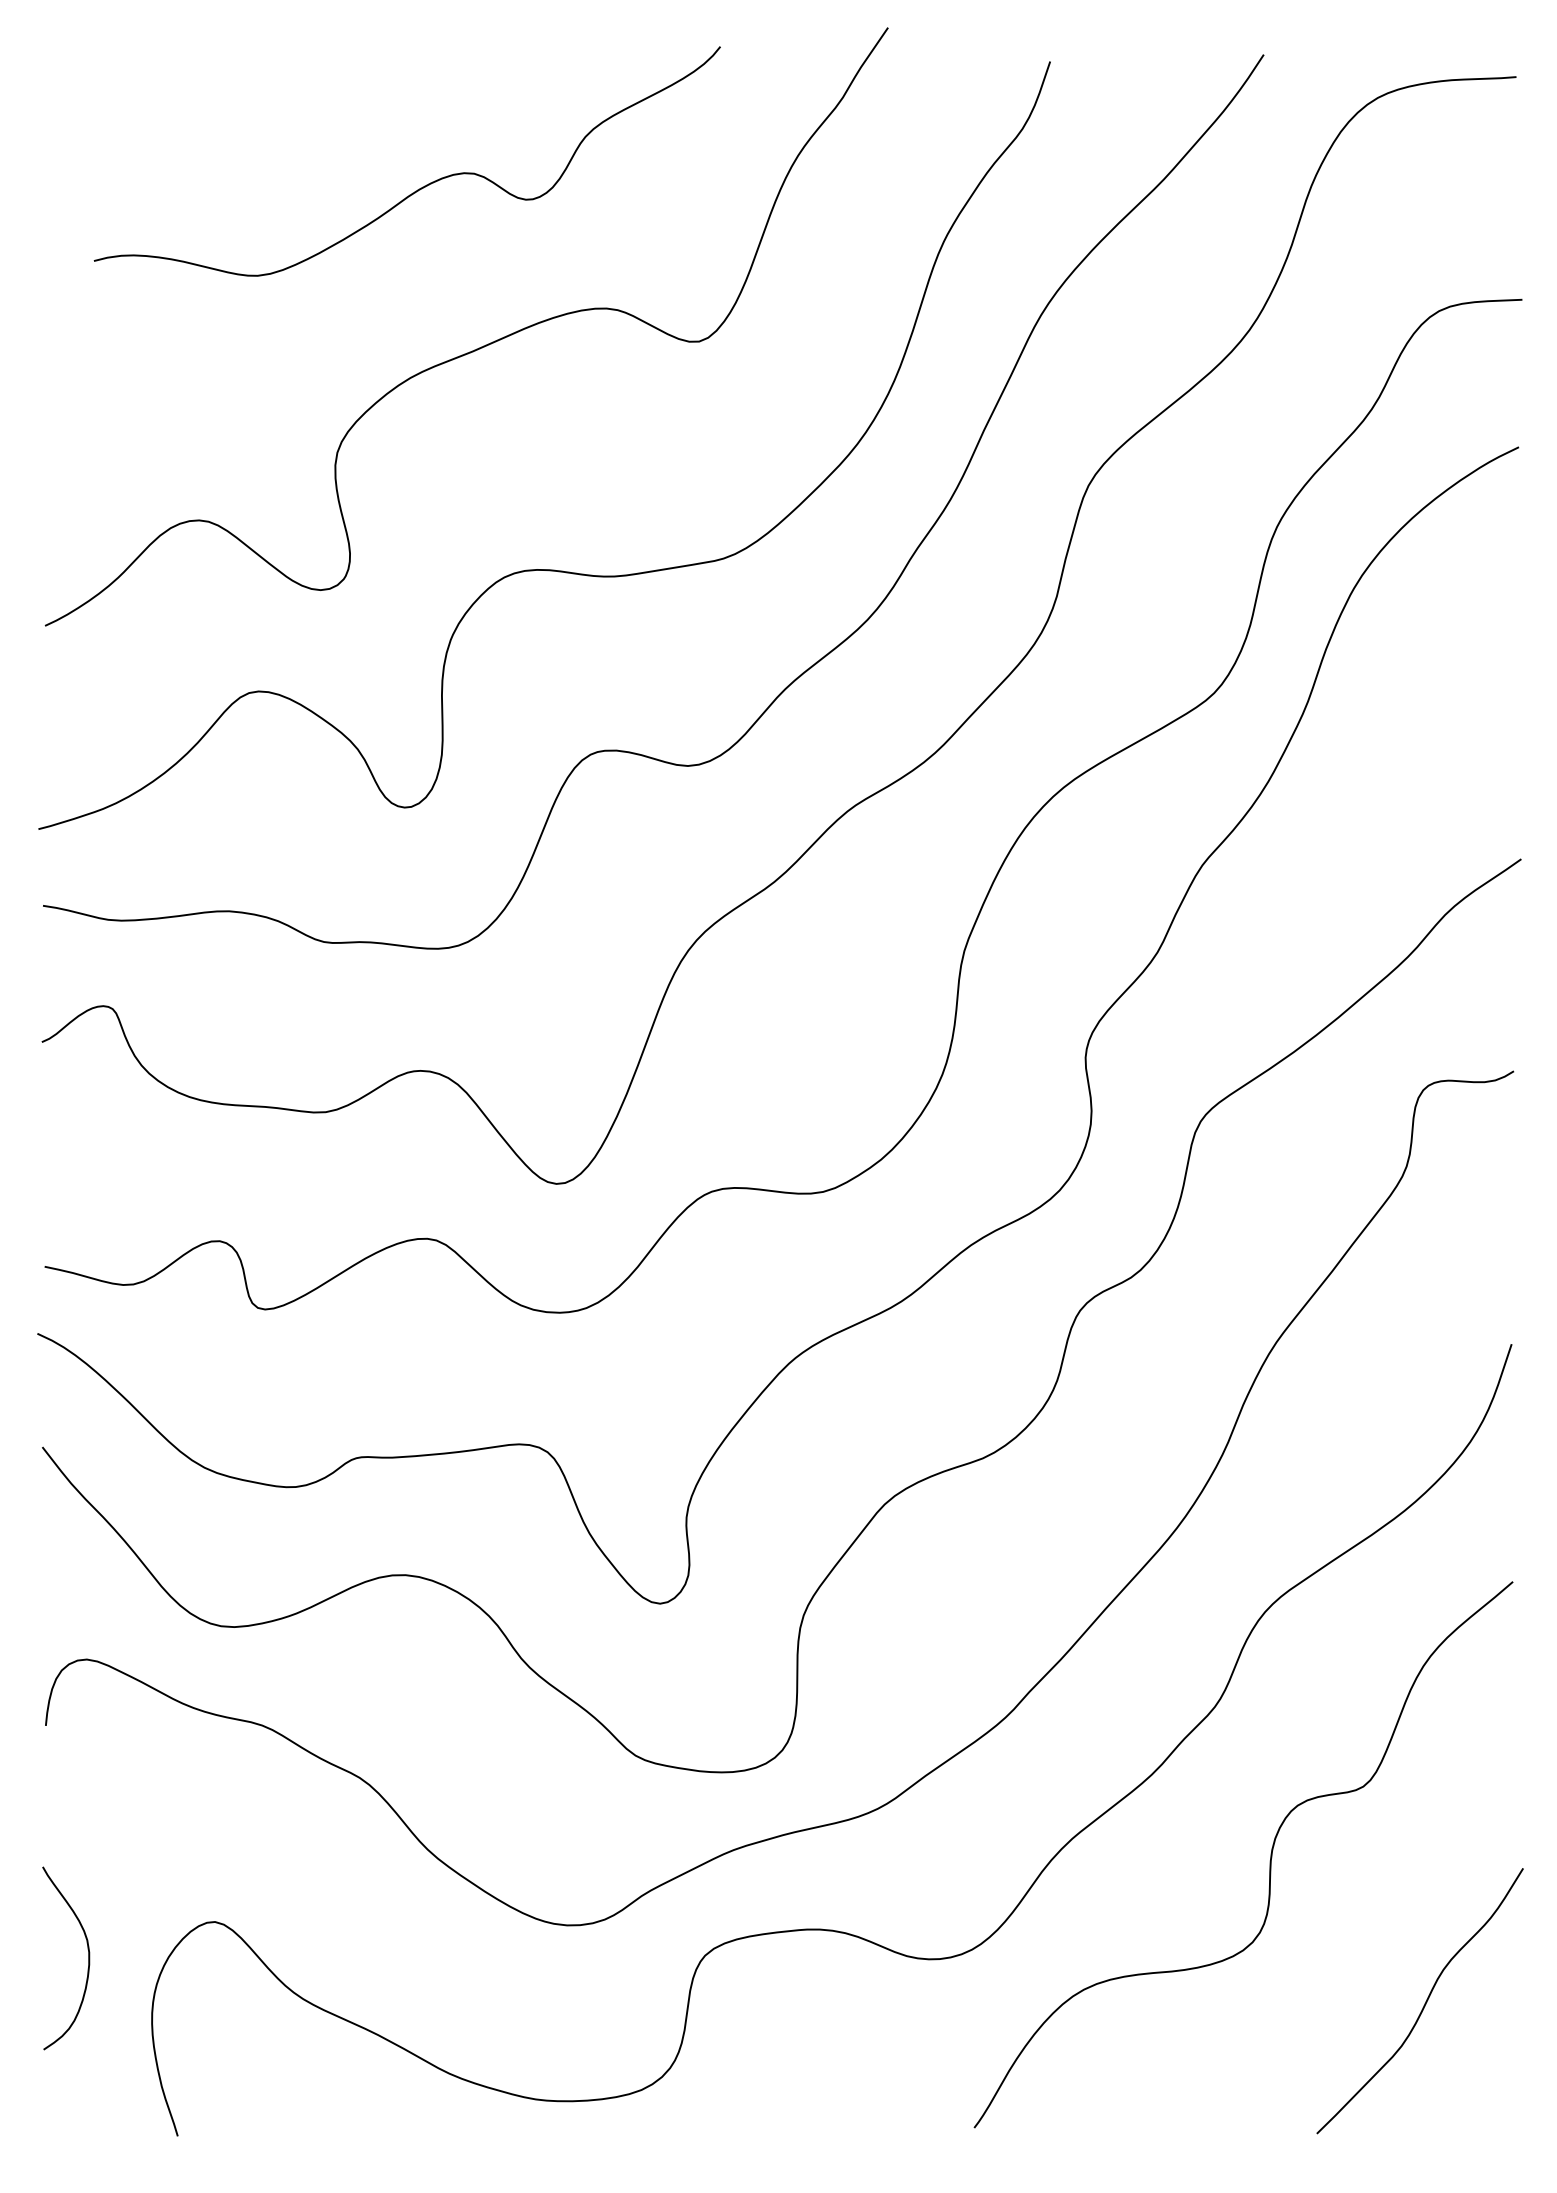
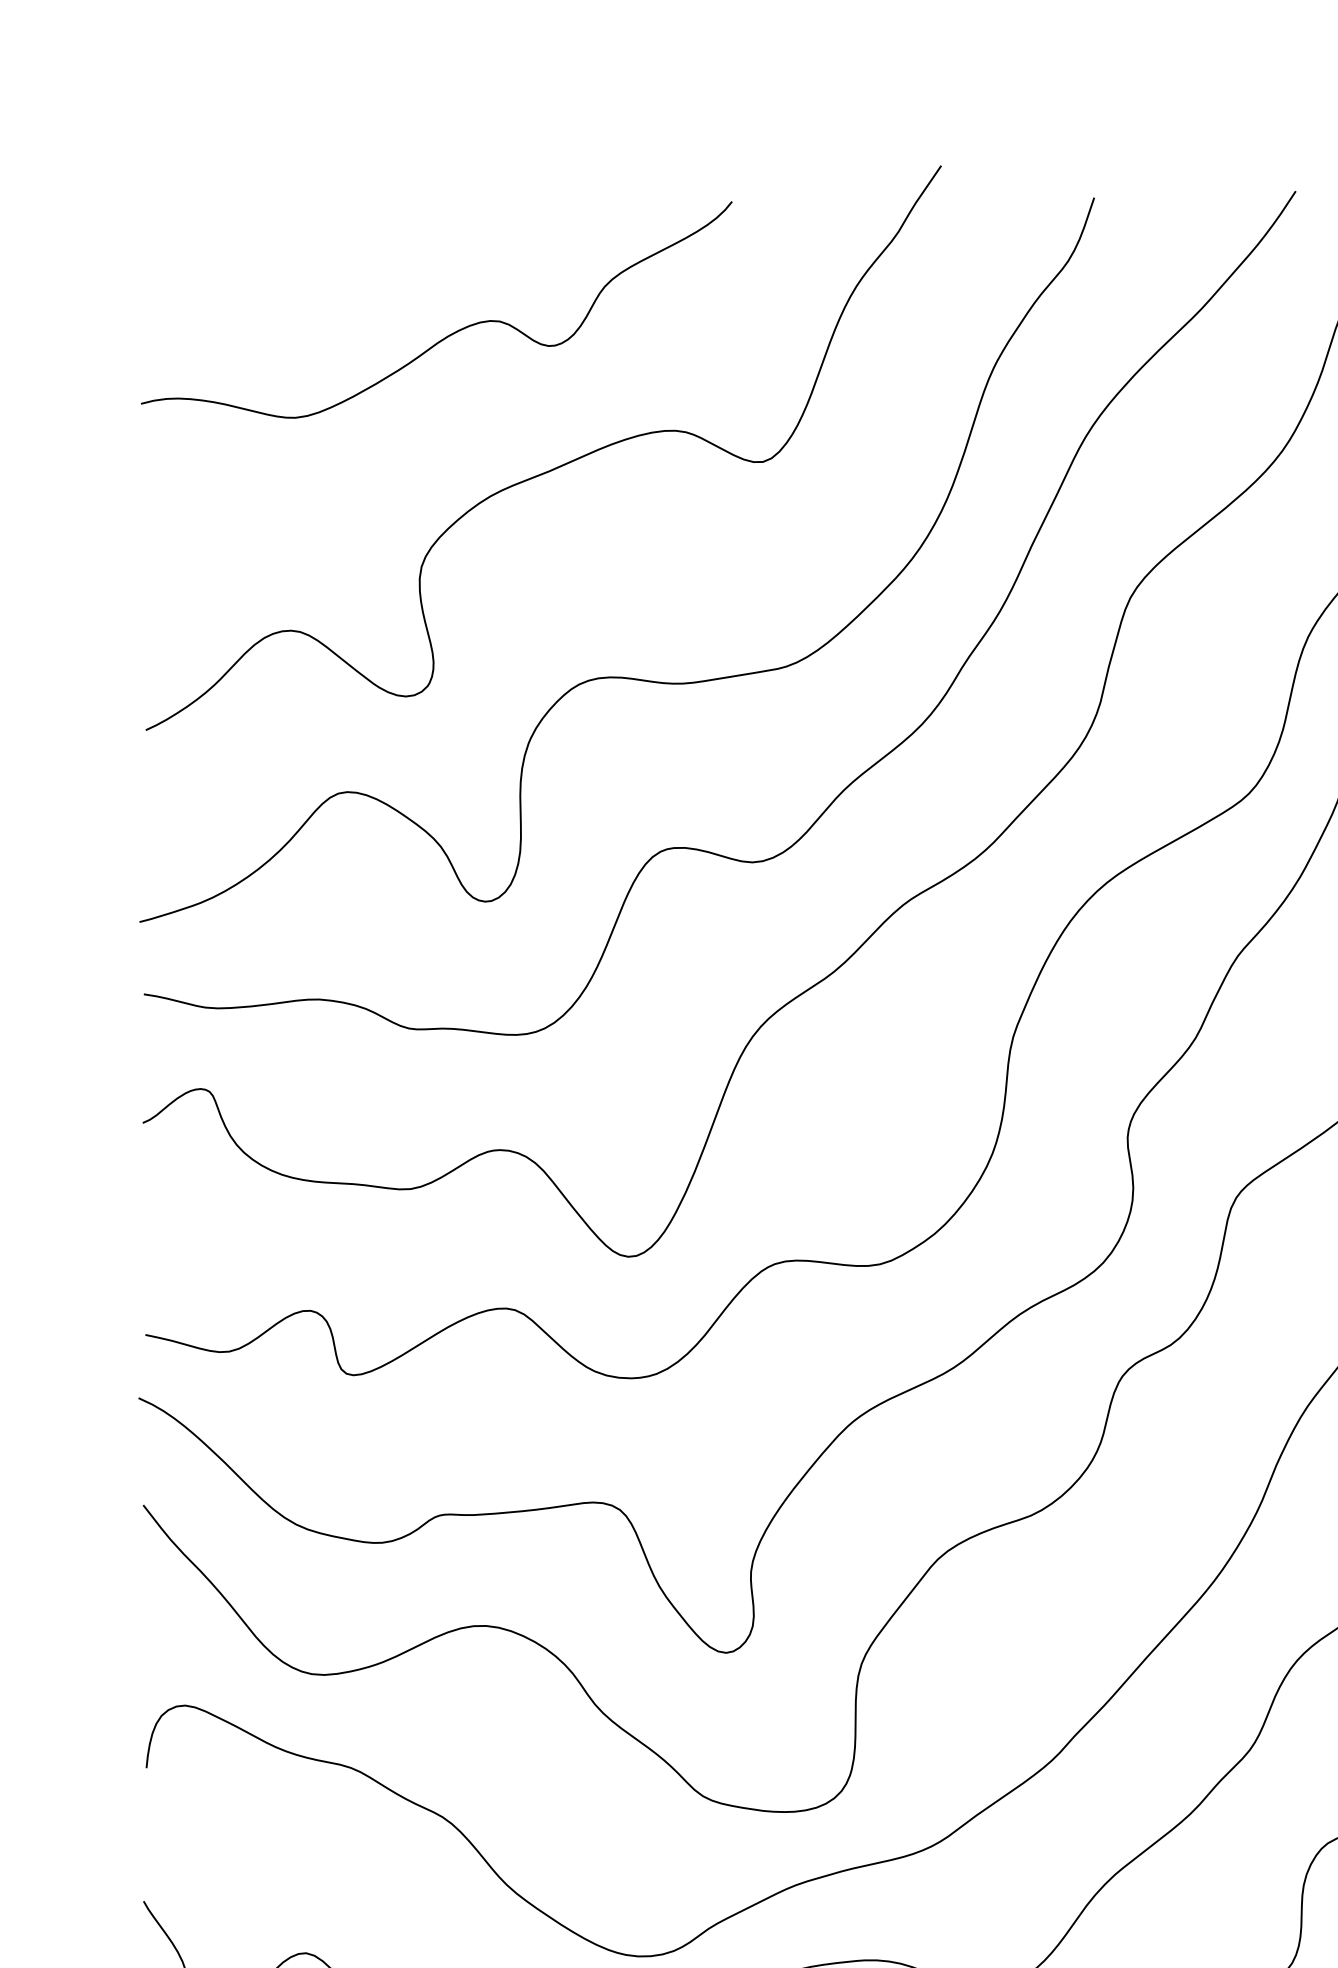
curve: (422, 186) -> (450, 333), moved

